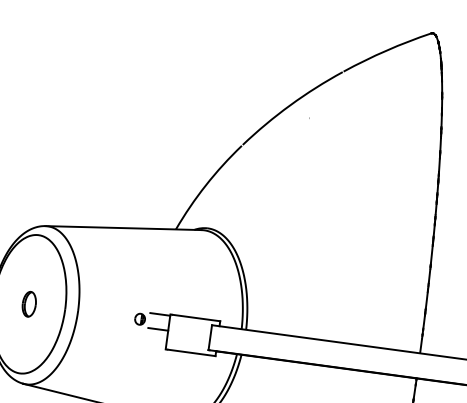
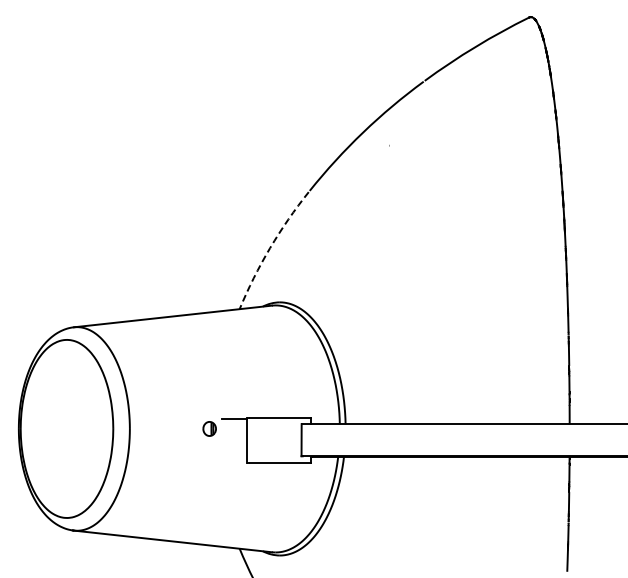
arc: (206, 185) -> (270, 248), solid -> dashed
part: (28, 303) -> (66, 428), removed
line: (158, 329) -> (234, 438), removed

